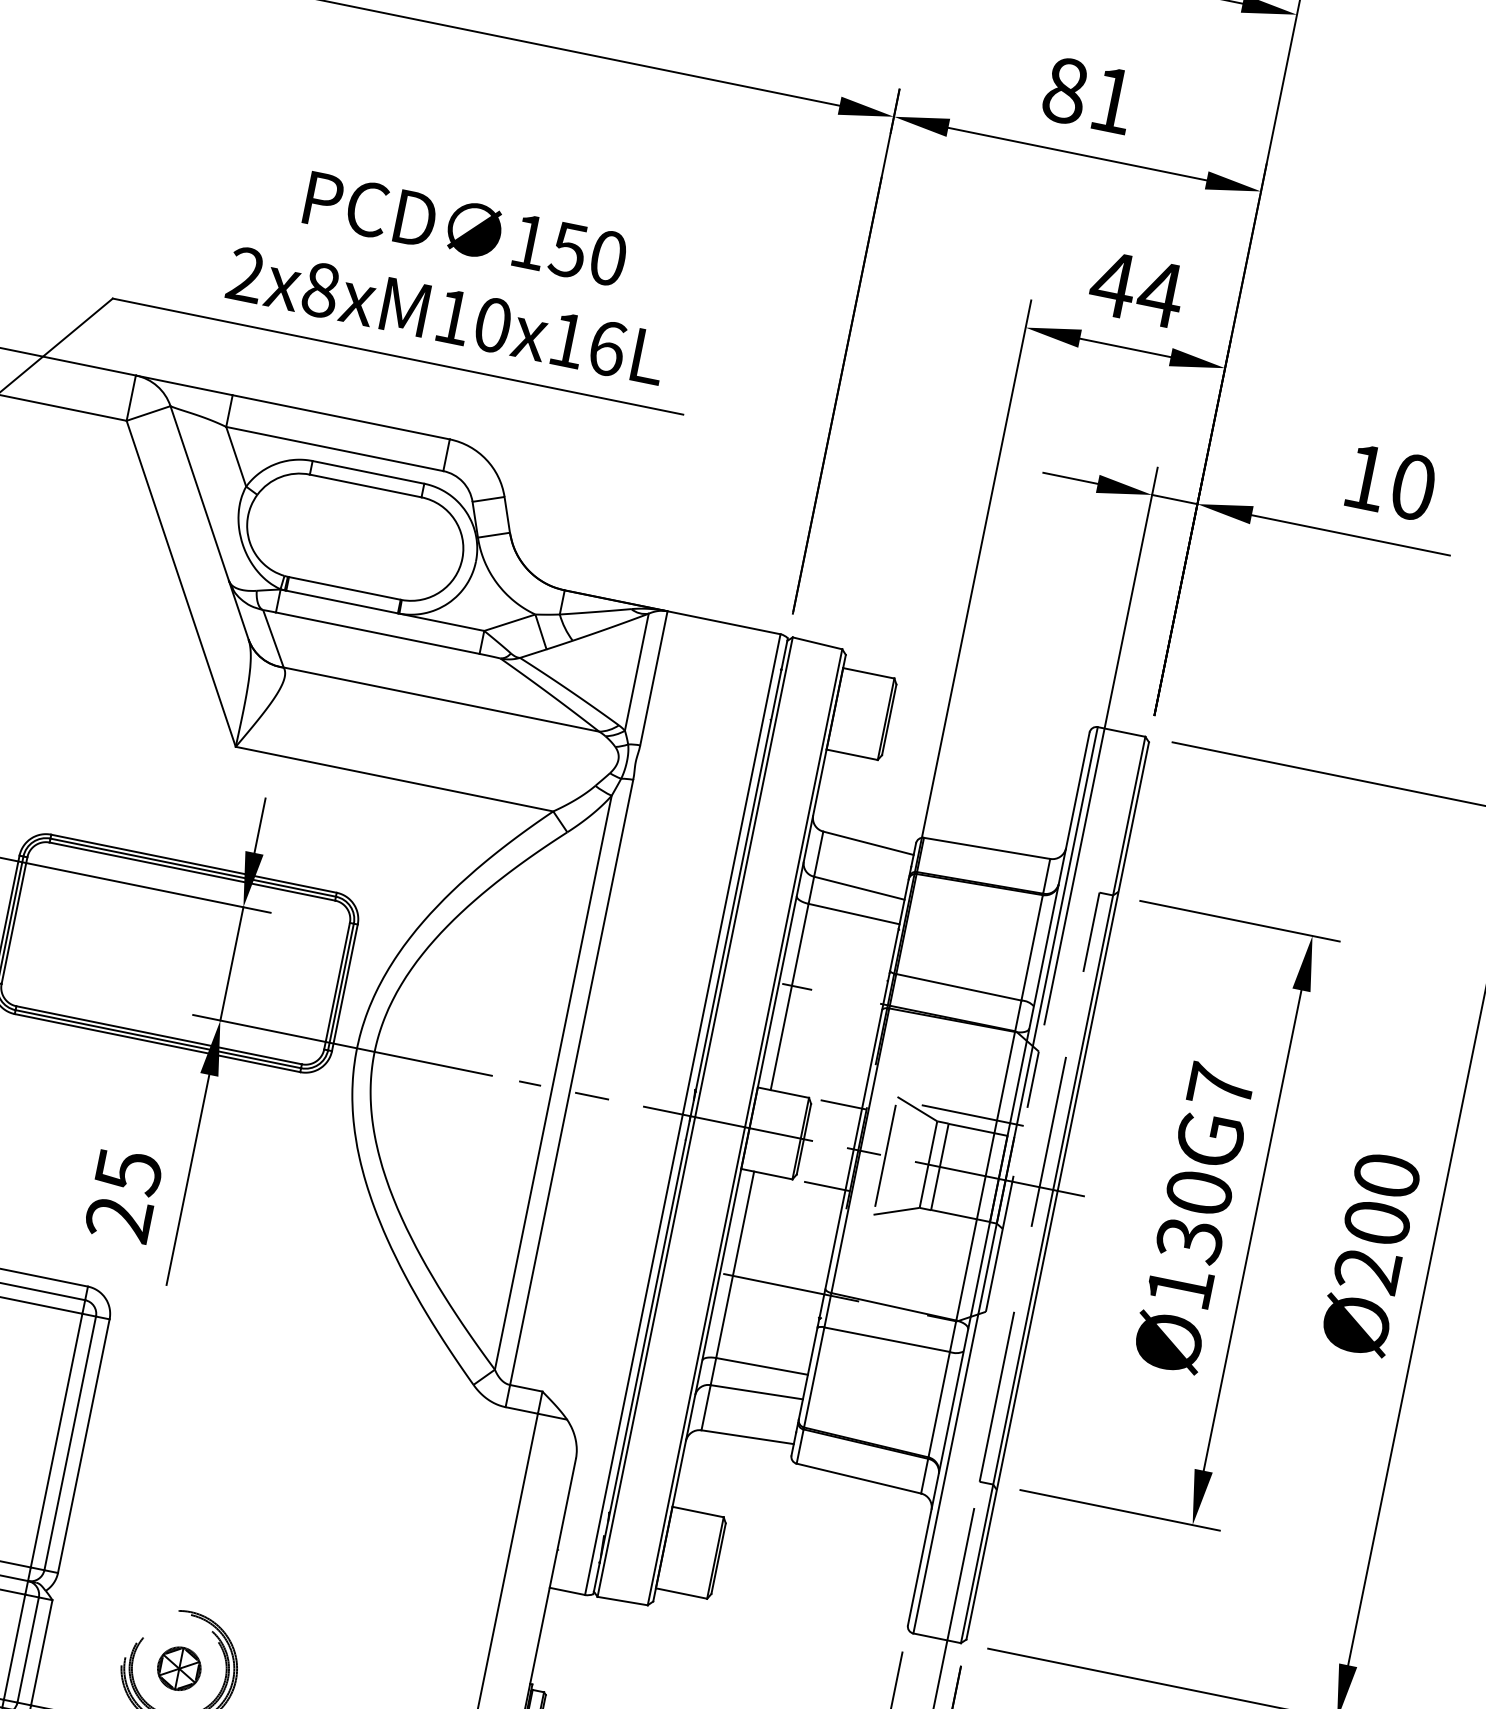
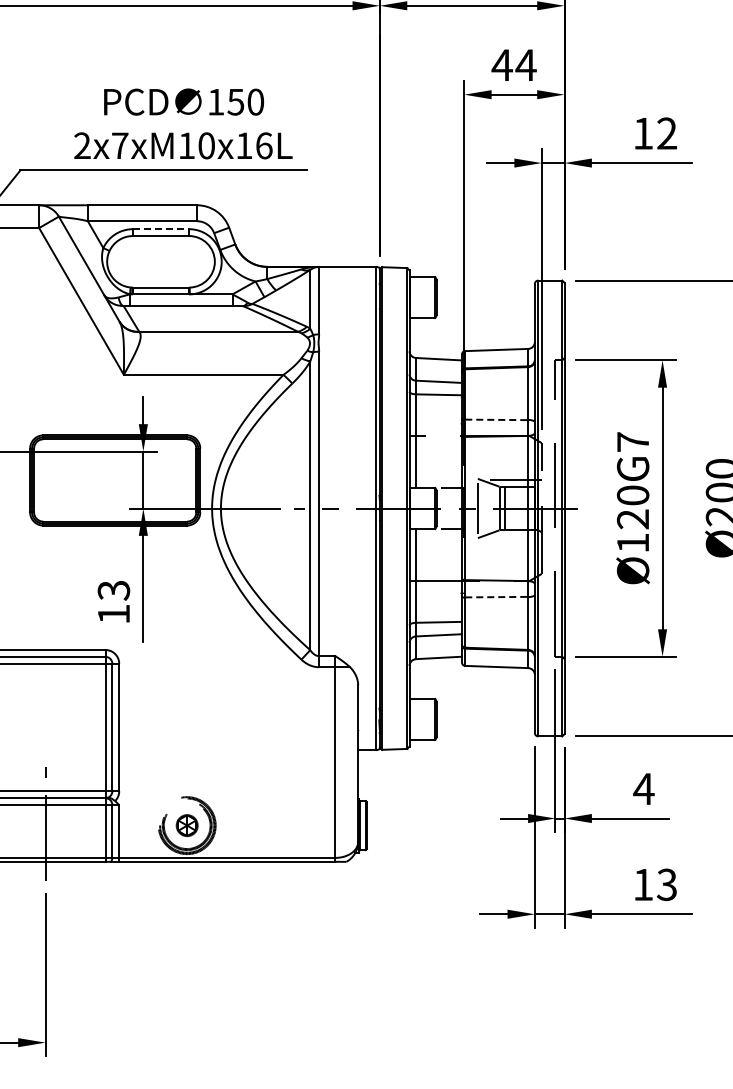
text: (321, 289) -> (120, 145), 2x8xM10x16L -> 2x7xM10x16L
line: (369, 473) -> (161, 229), solid -> dashed
text: (1414, 486) -> (667, 133), 10 -> 12
line: (958, 986) -> (496, 419), solid -> dashed
text: (123, 1195) -> (113, 602), 25 -> 13
text: (1190, 1240) -> (633, 519), Ø130G7 -> Ø120G7
line: (886, 1340) -> (496, 597), solid -> dashed

